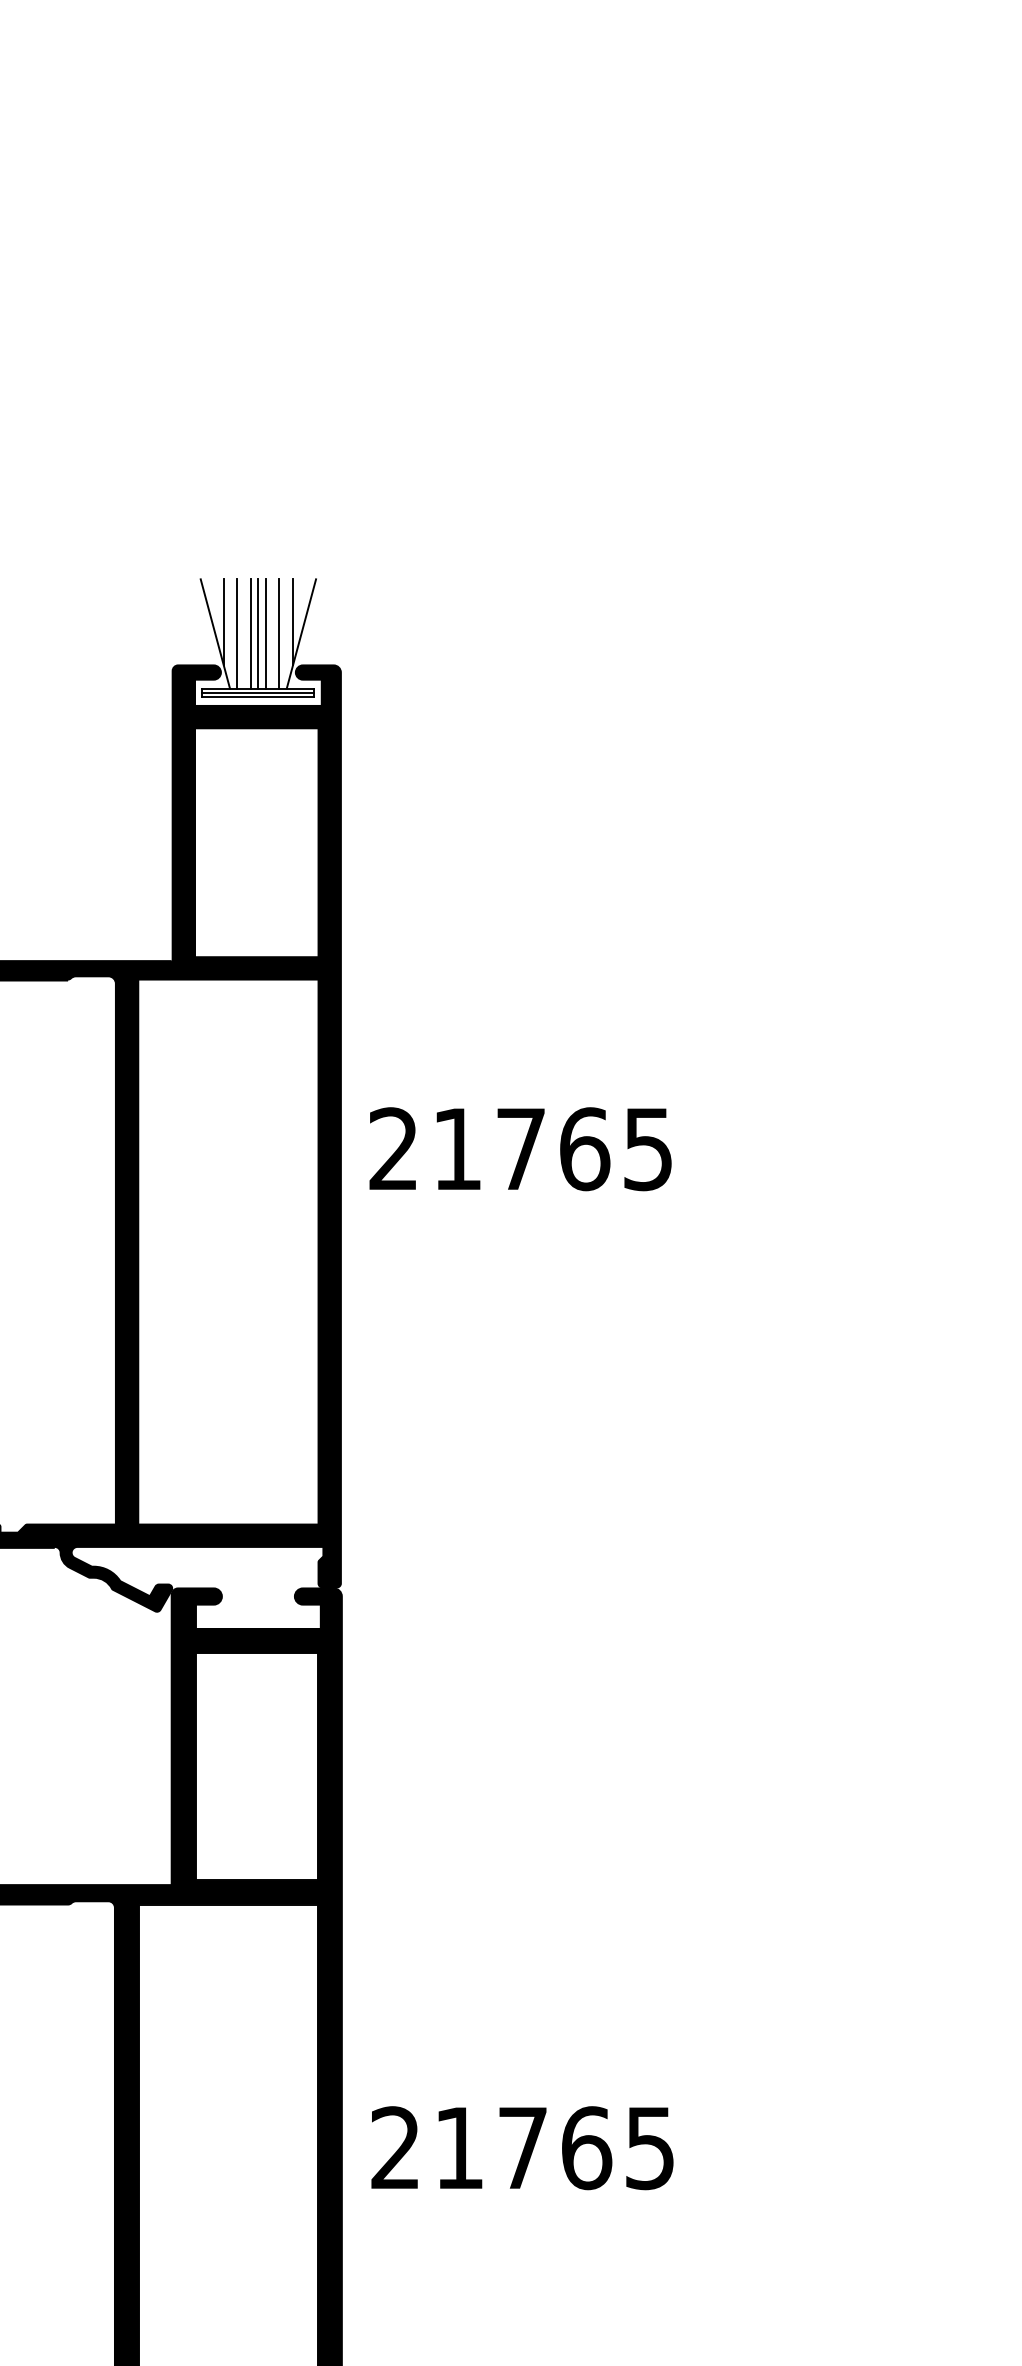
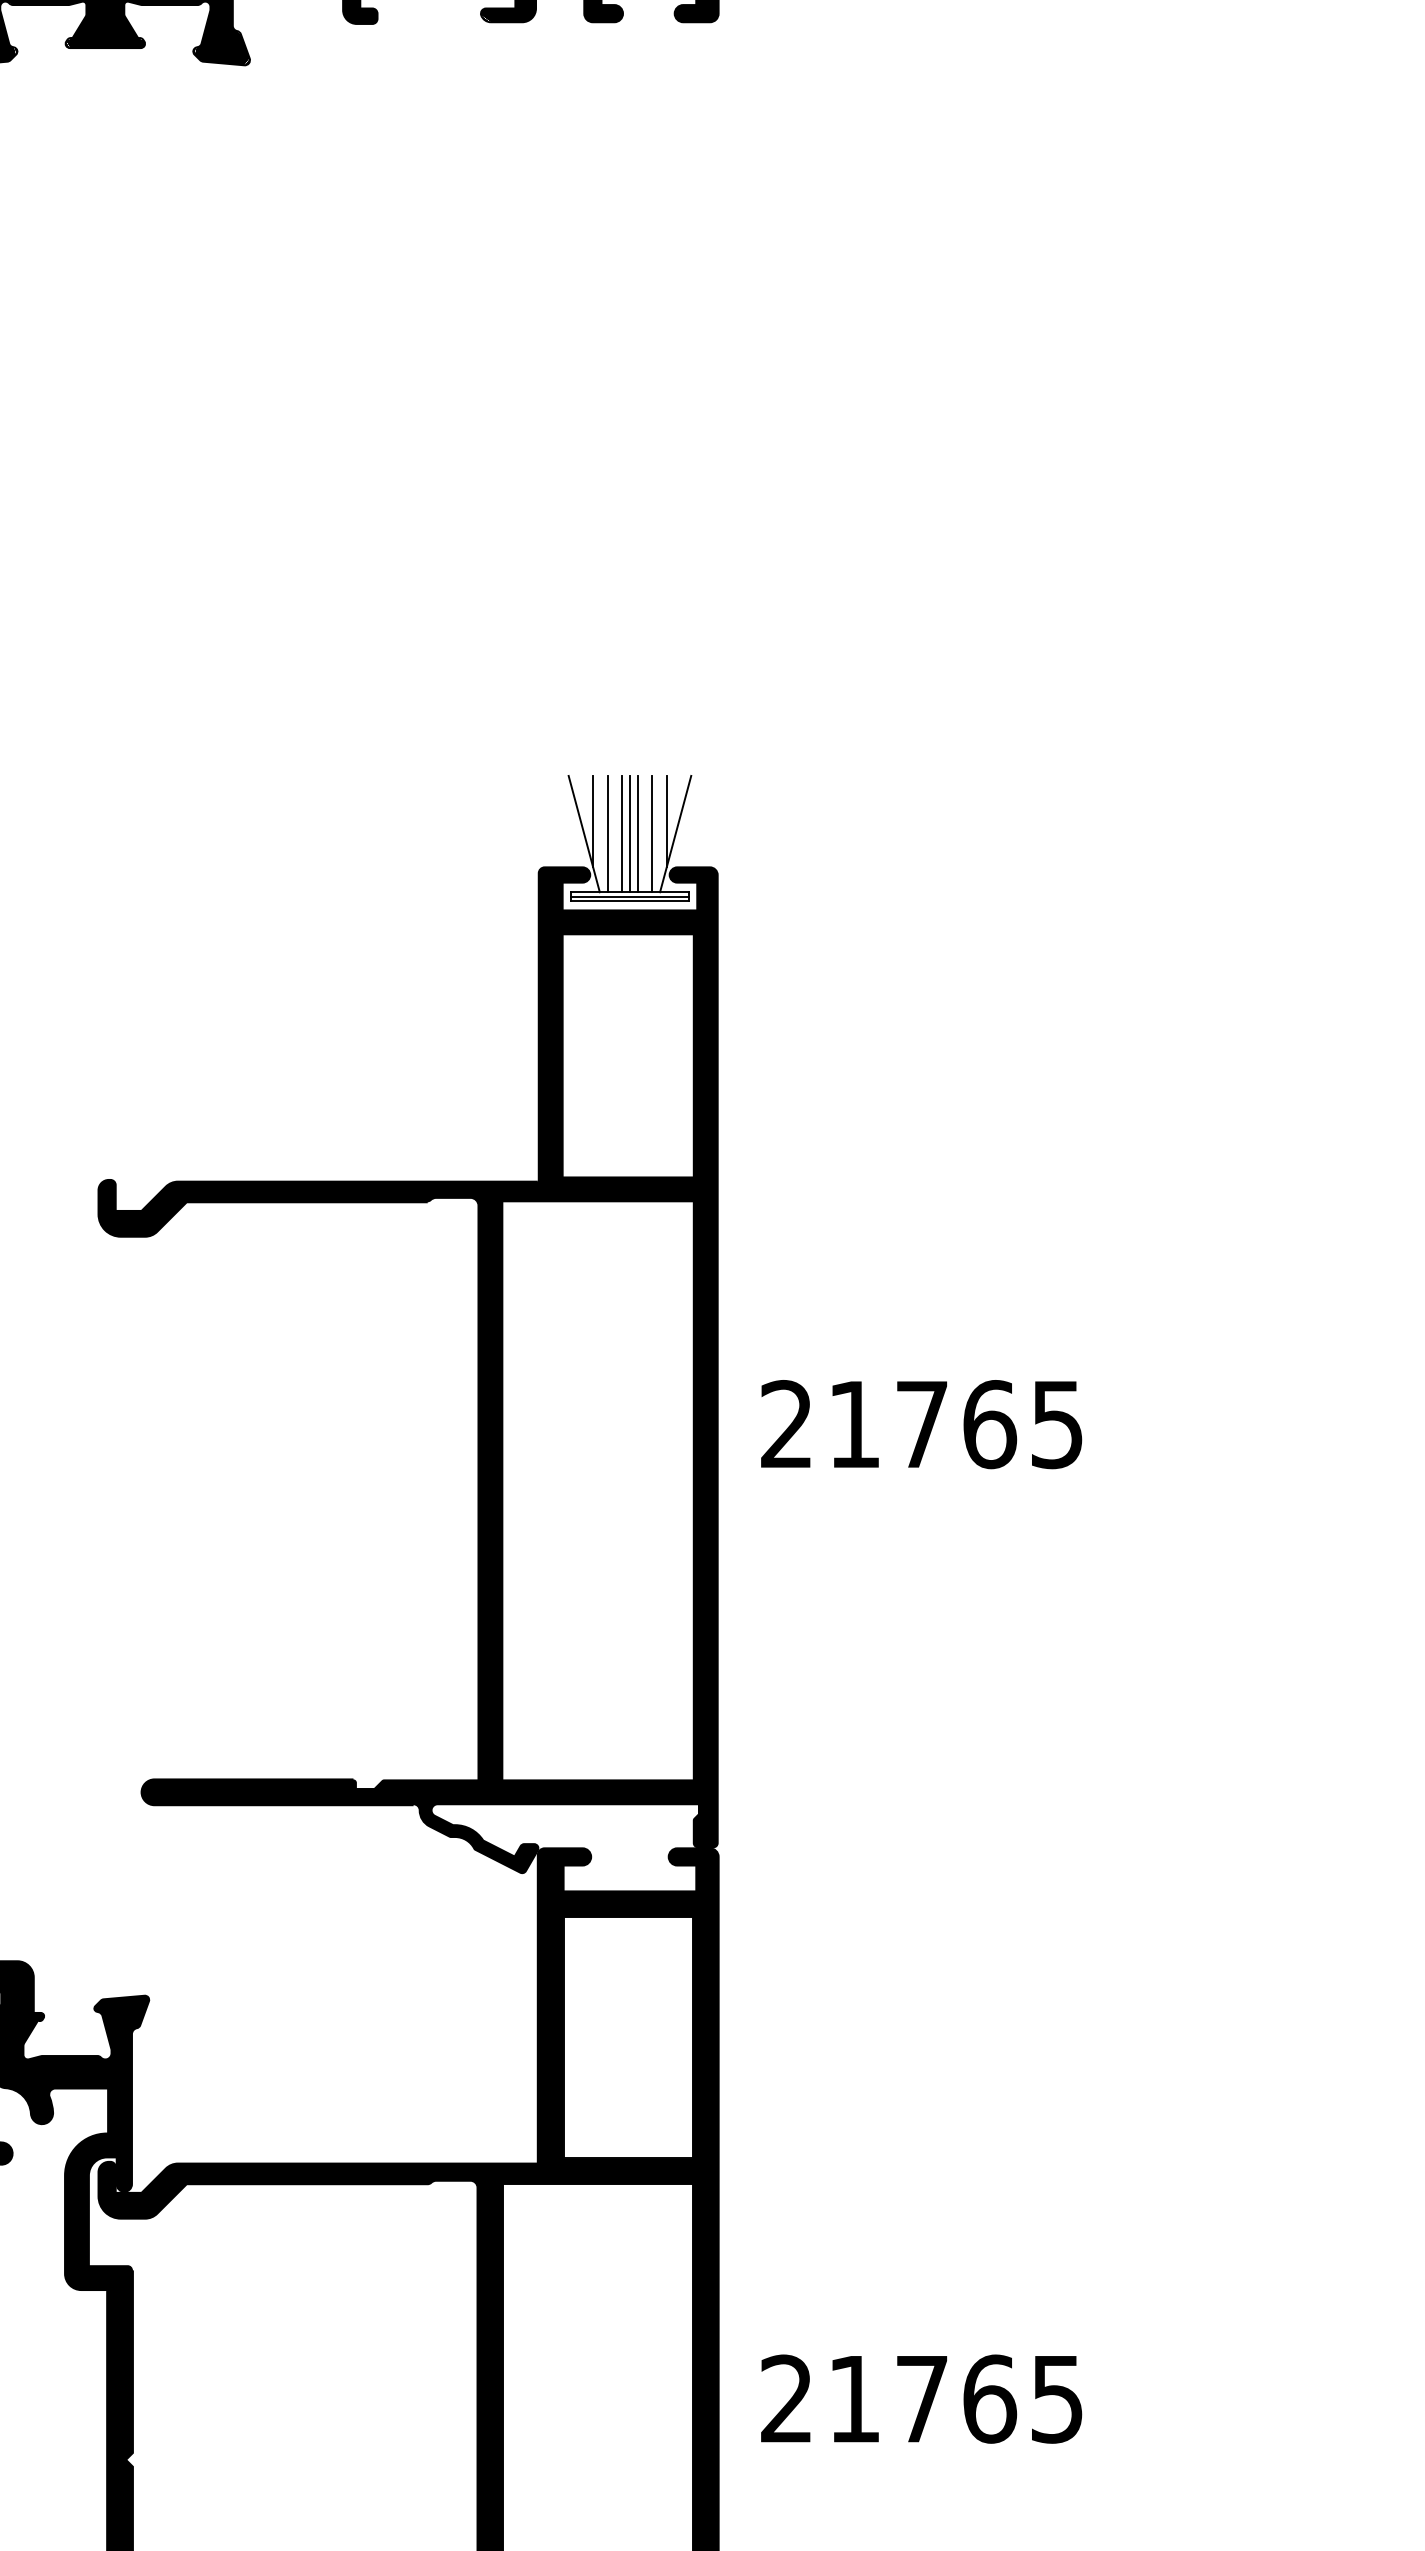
text: (520, 1149) -> (921, 1424), moved
text: (522, 2147) -> (921, 2398), moved

